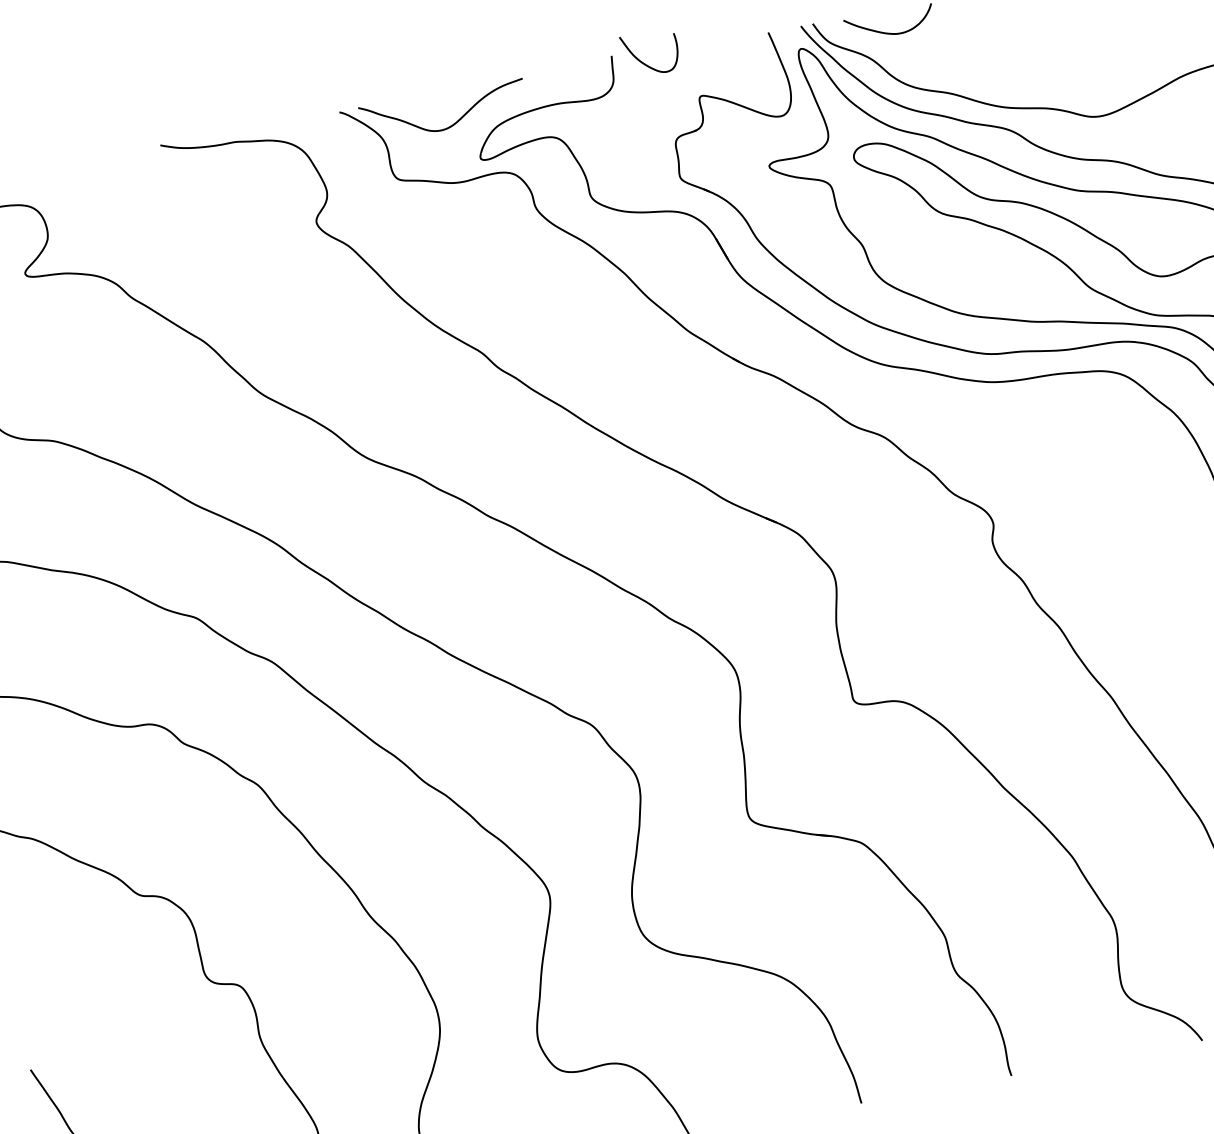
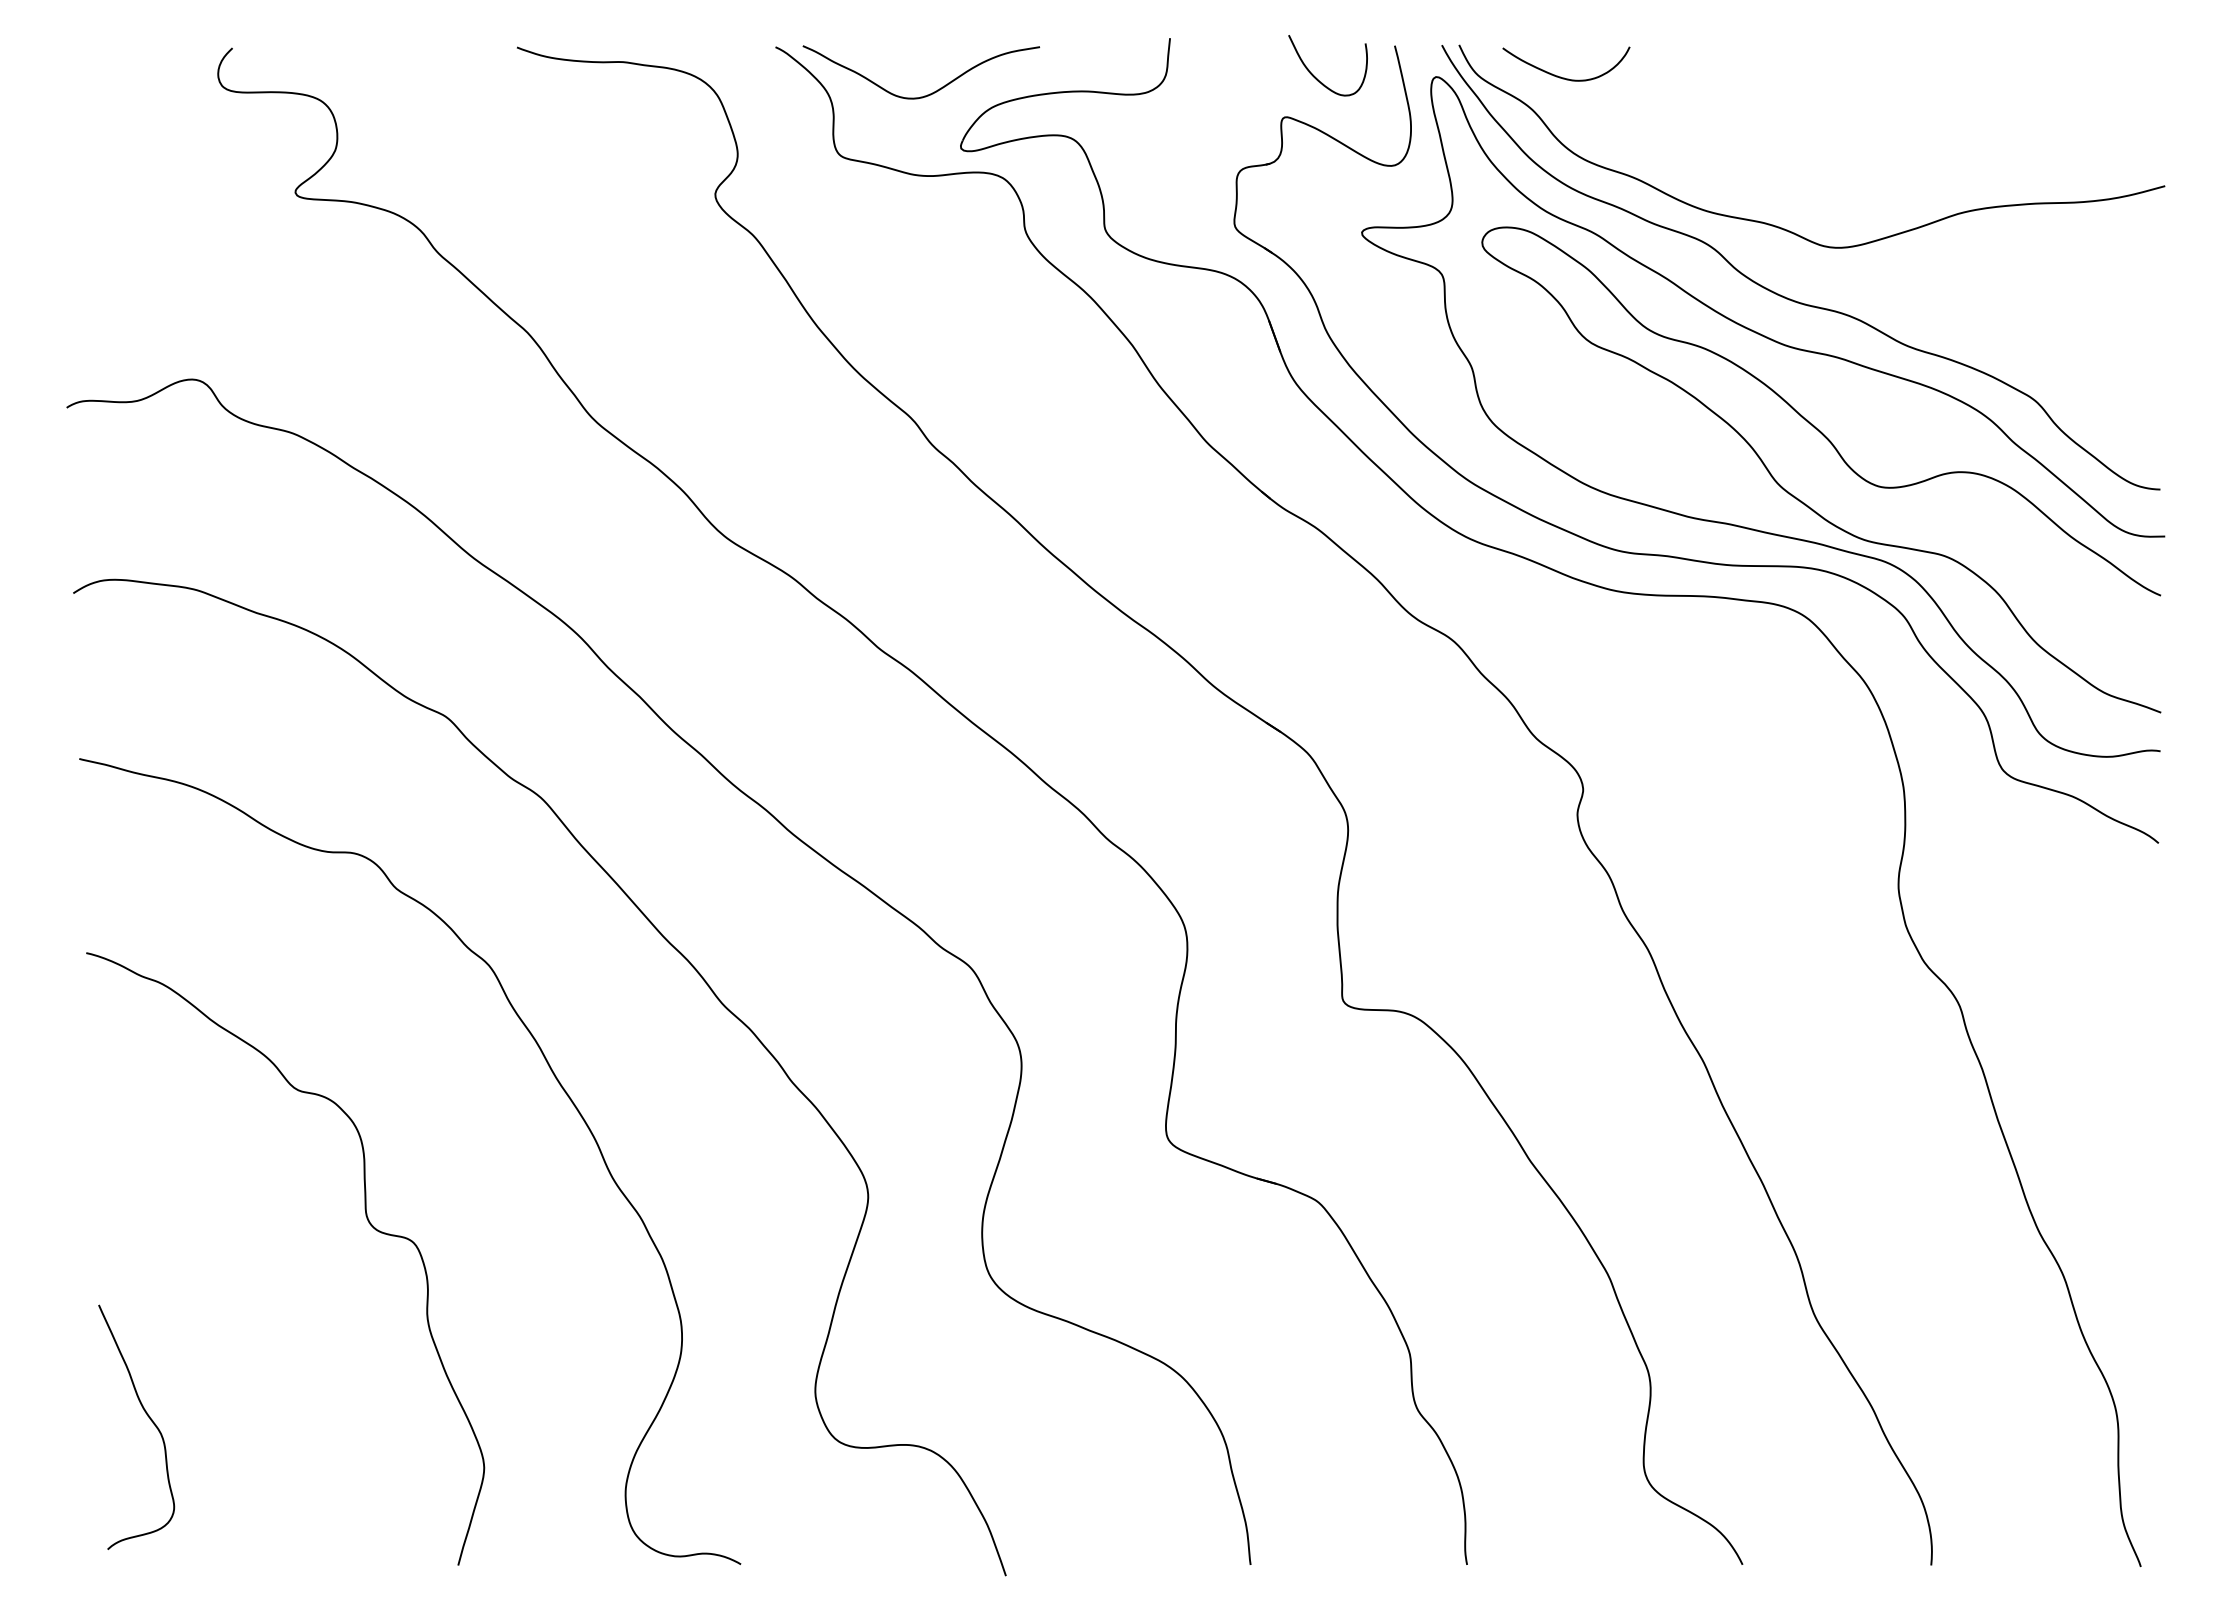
curve: (643, 62) -> (1315, 76), moved

